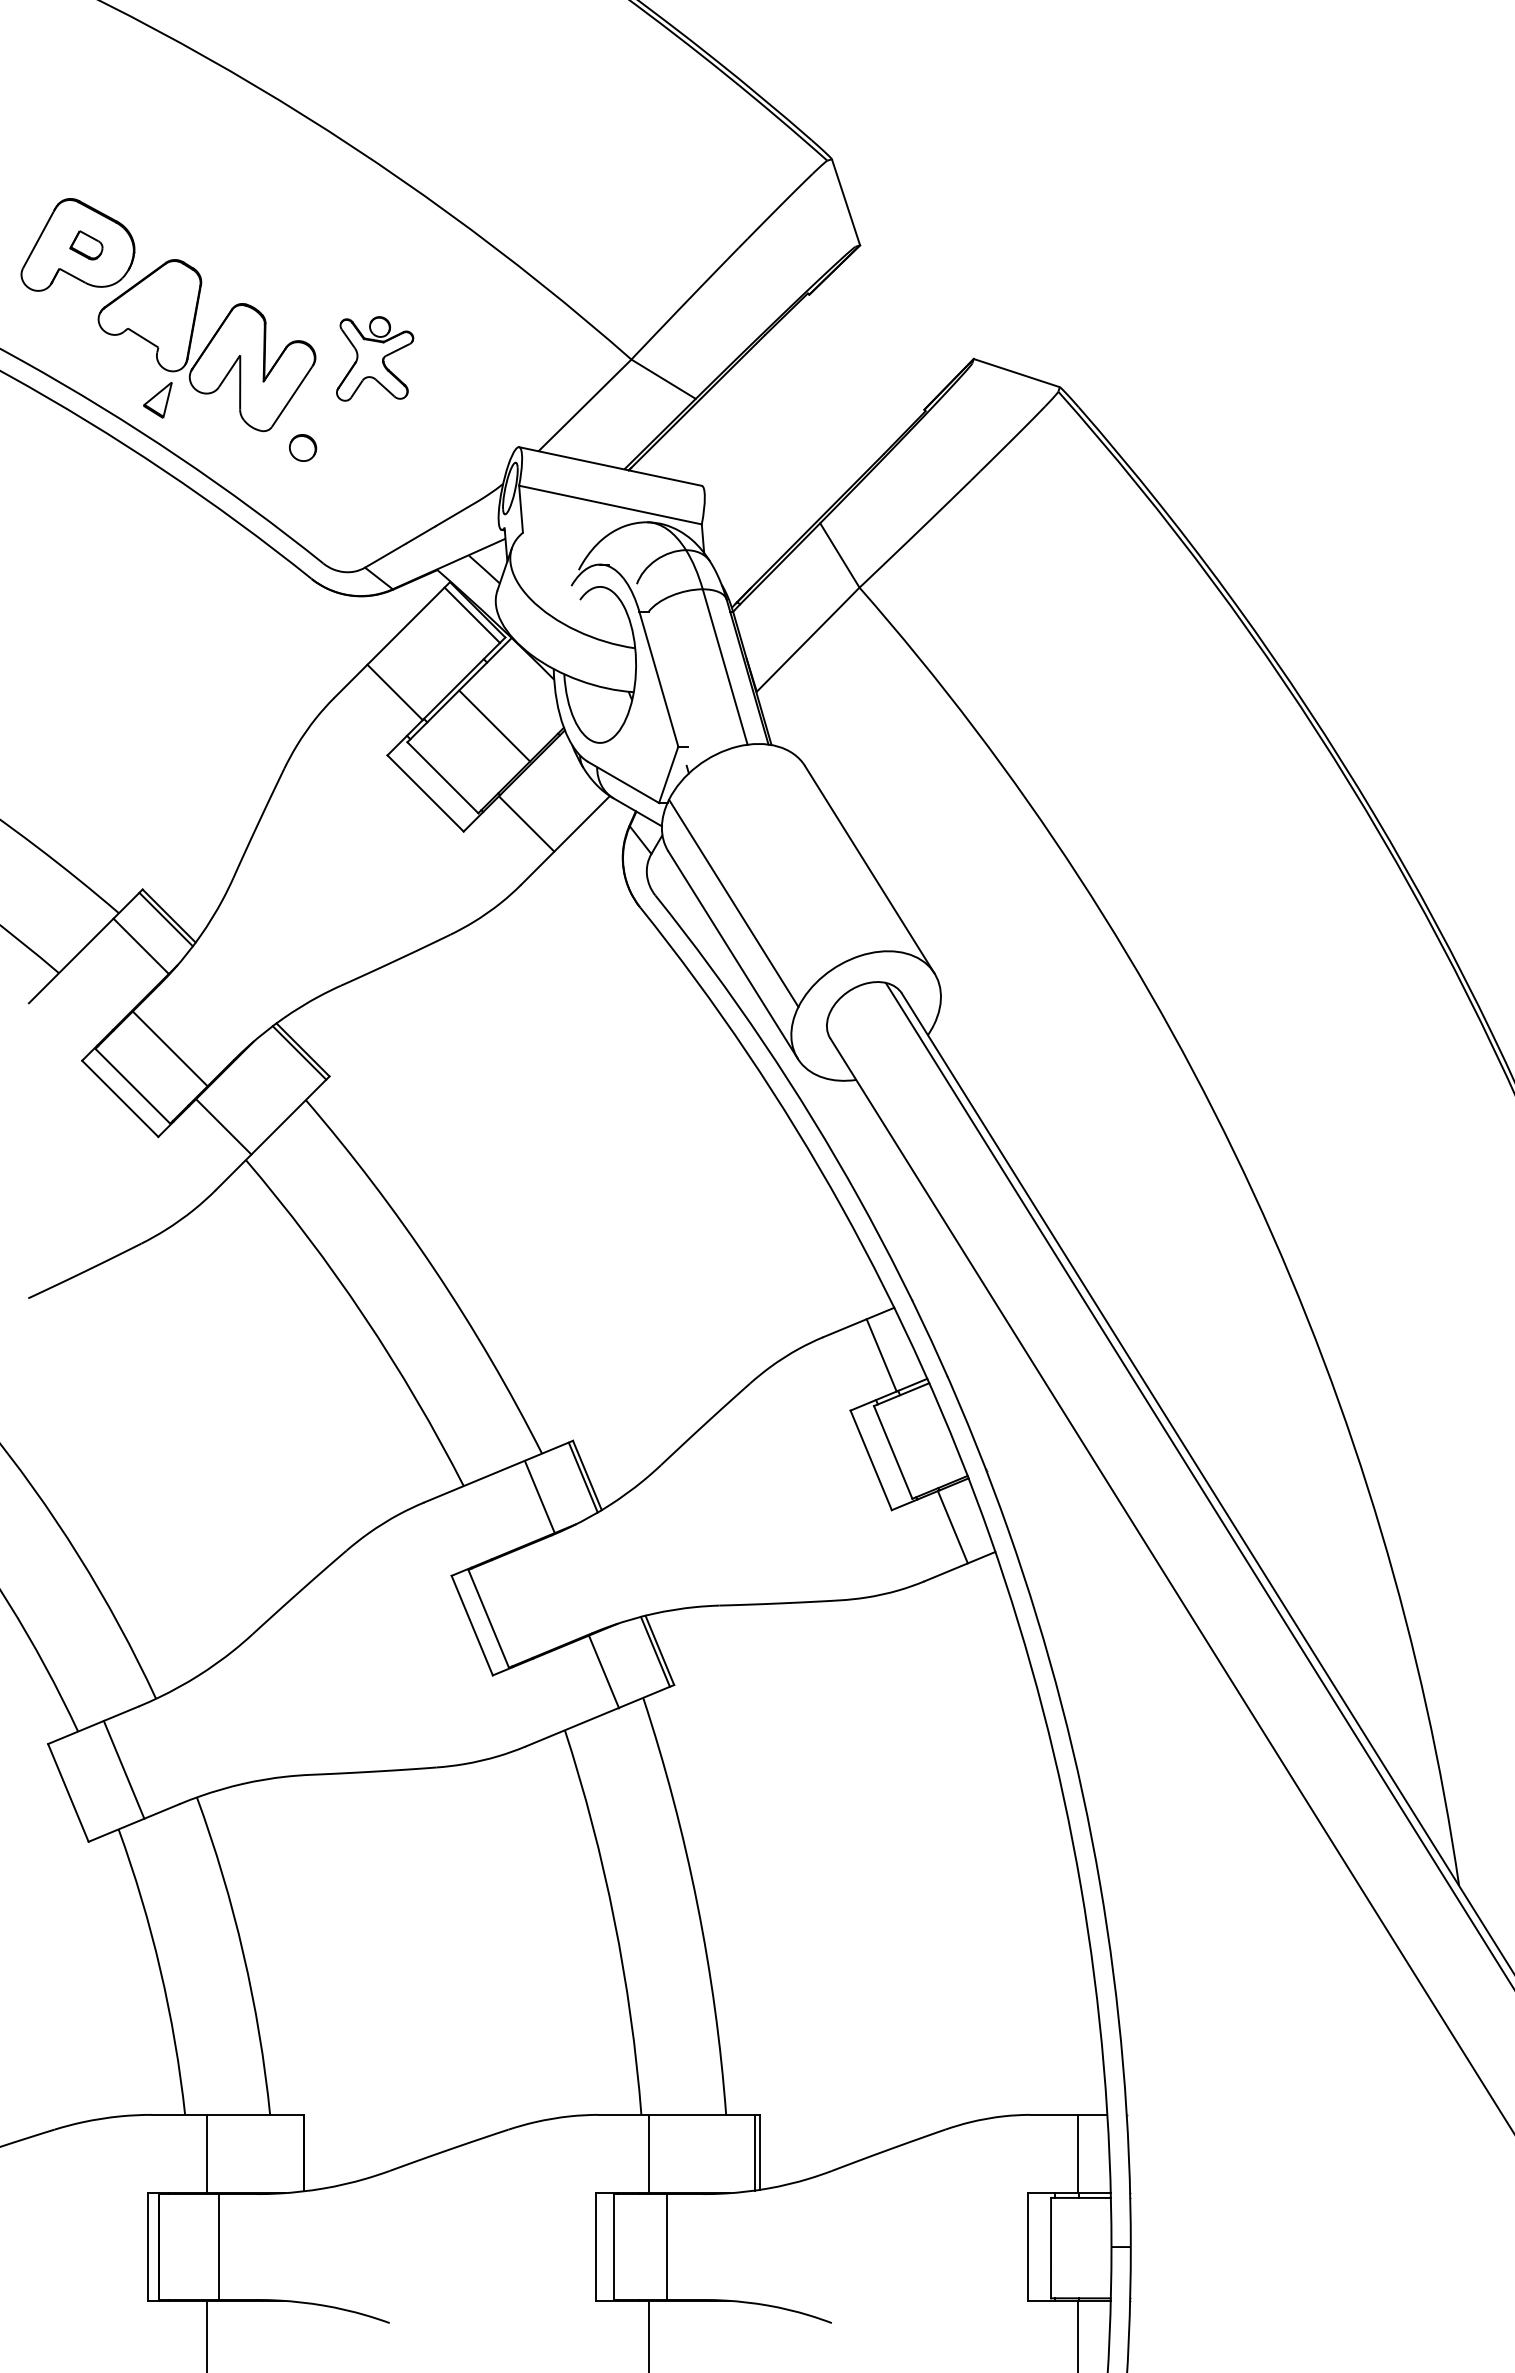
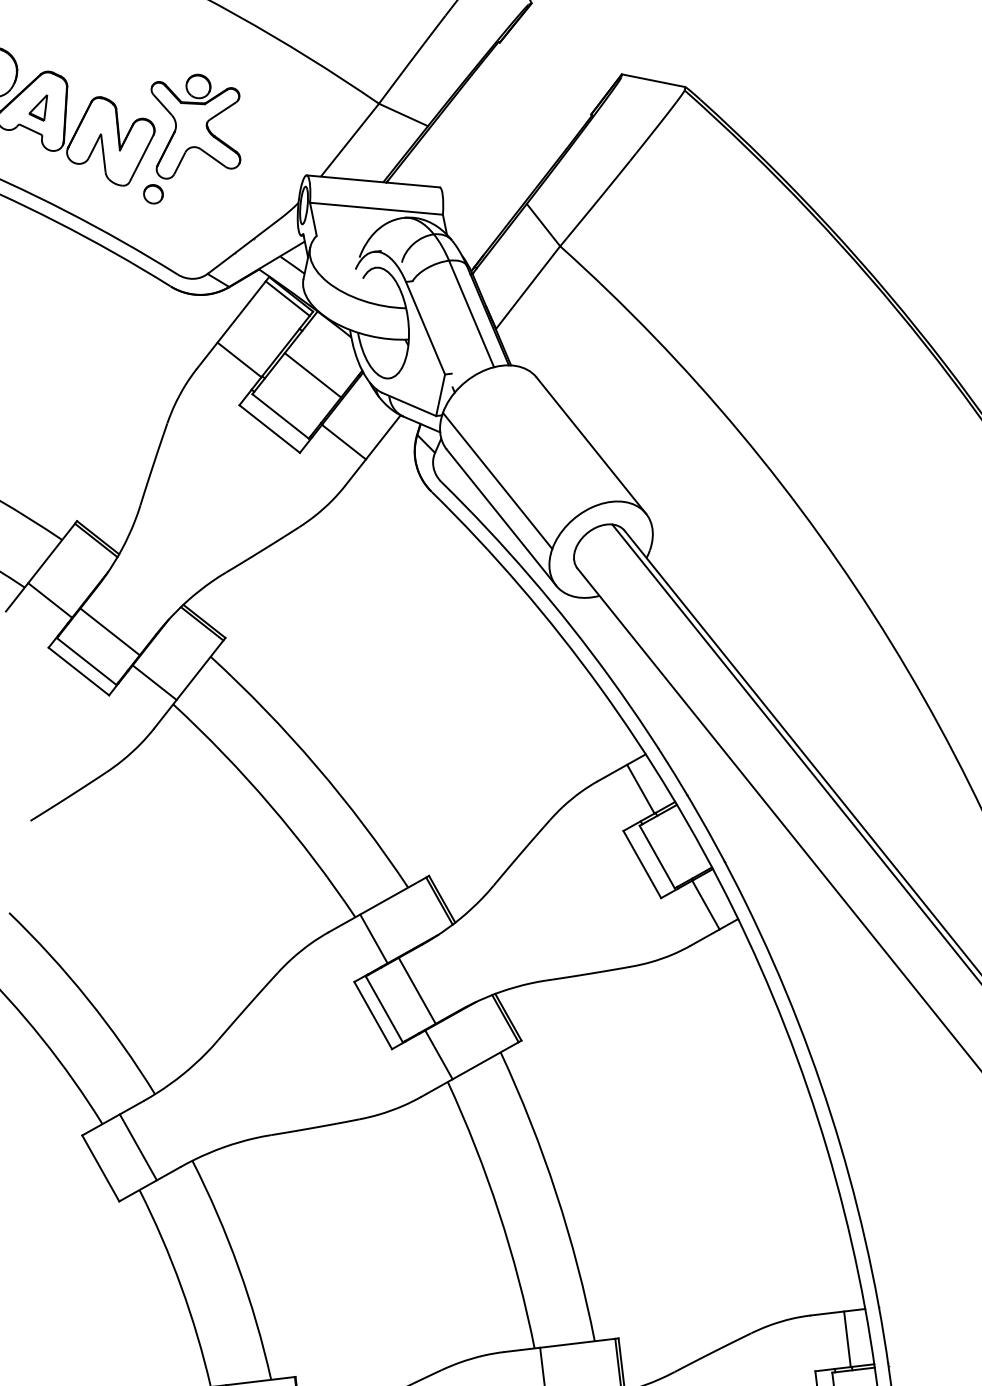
part: (374, 358) -> (196, 124), size x1.67
part: (157, 399) -> (38, 108), moved
line: (140, 946) -> (49, 600), moved
line: (539, 1497) -> (373, 939), moved
line: (537, 1598) -> (417, 990), added
line: (604, 1672) -> (439, 1055), moved

